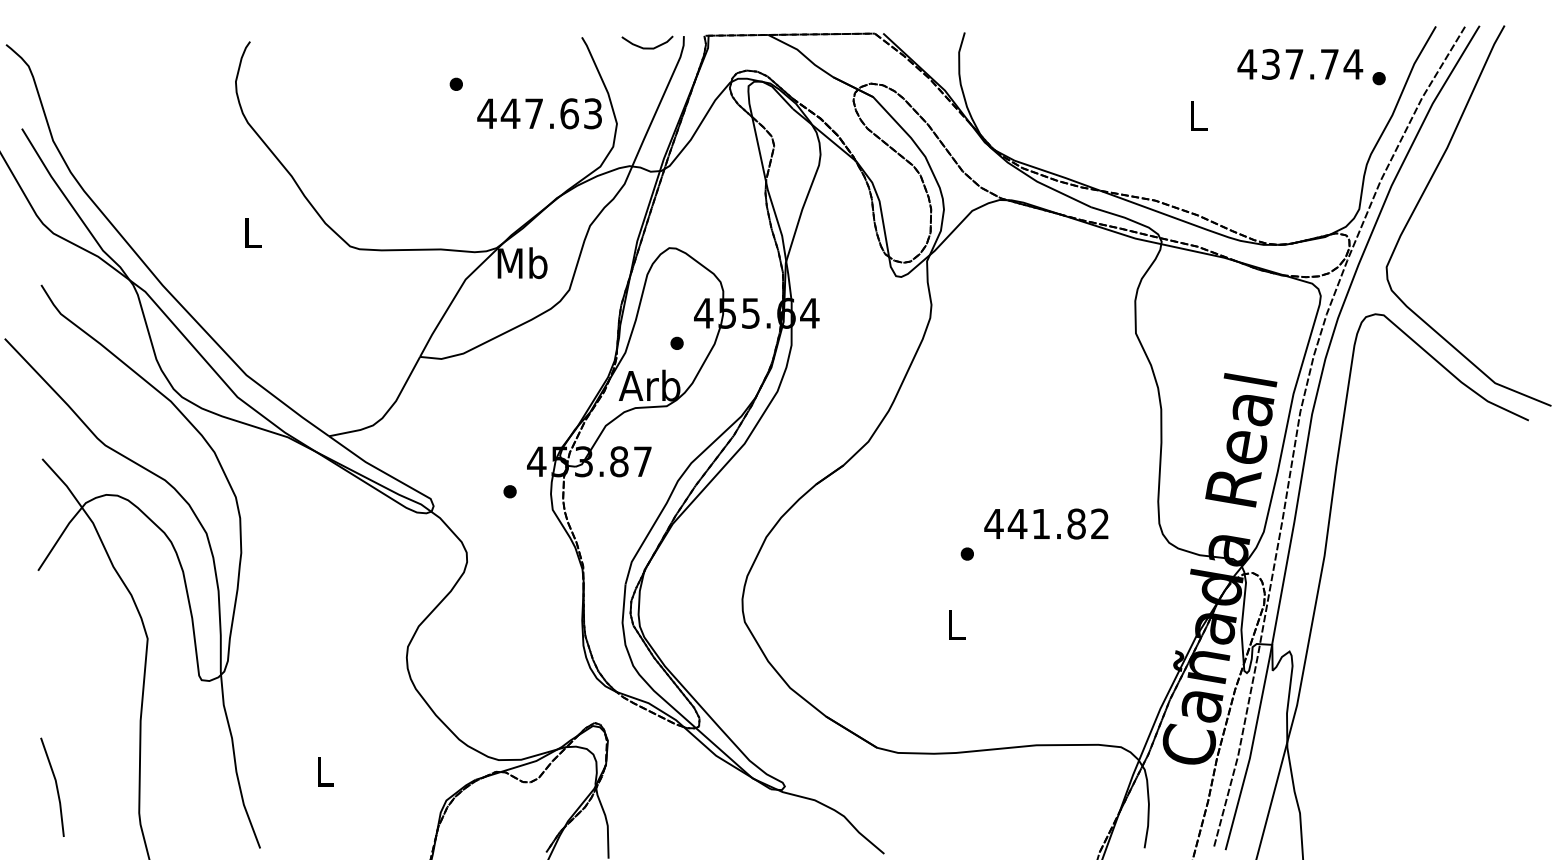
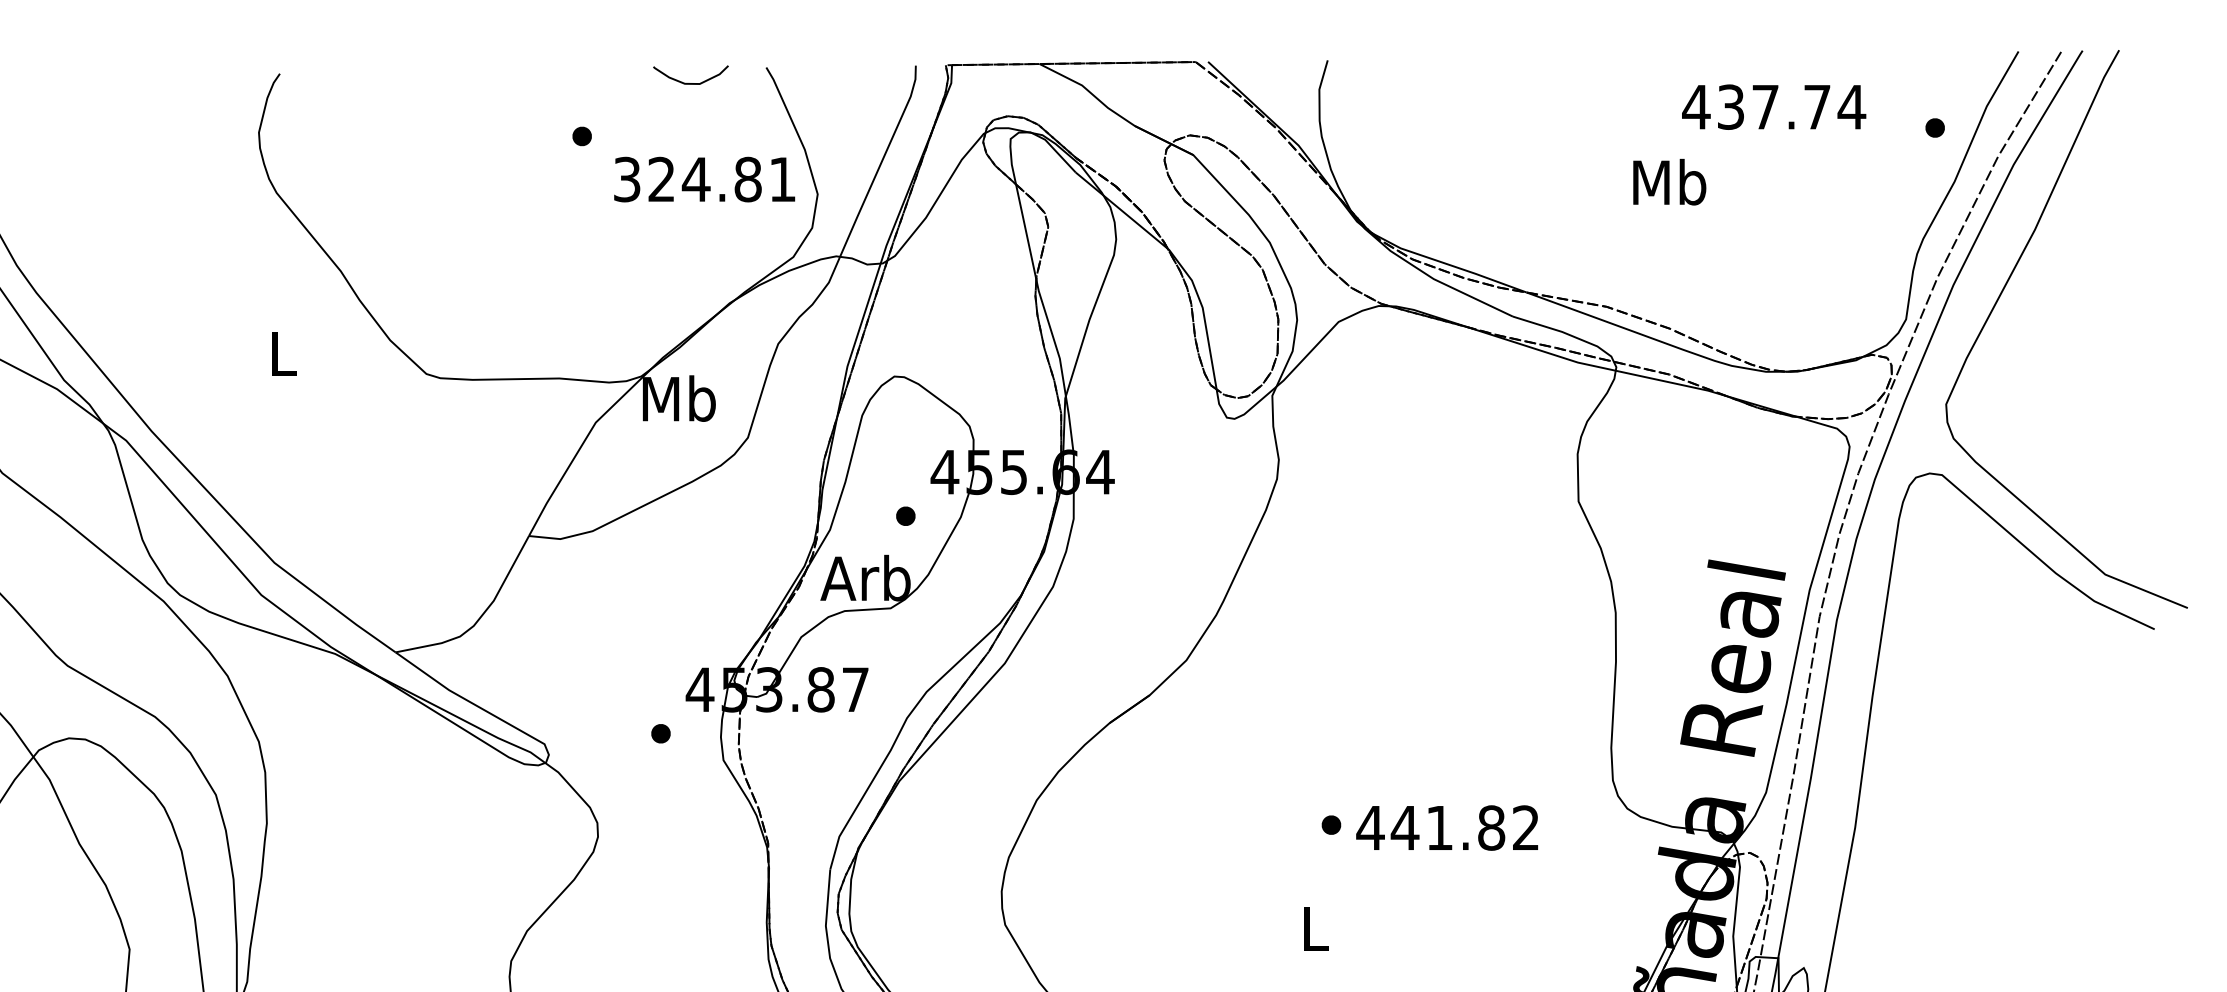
curve: (647, 47) -> (690, 82), moved
text: (1300, 64) -> (1774, 107), moved
text: (539, 113) -> (704, 179), 447.63 -> 324.81
text: (1197, 115) -> (1668, 182), L -> Mb
text: (1046, 523) -> (1447, 827), moved

